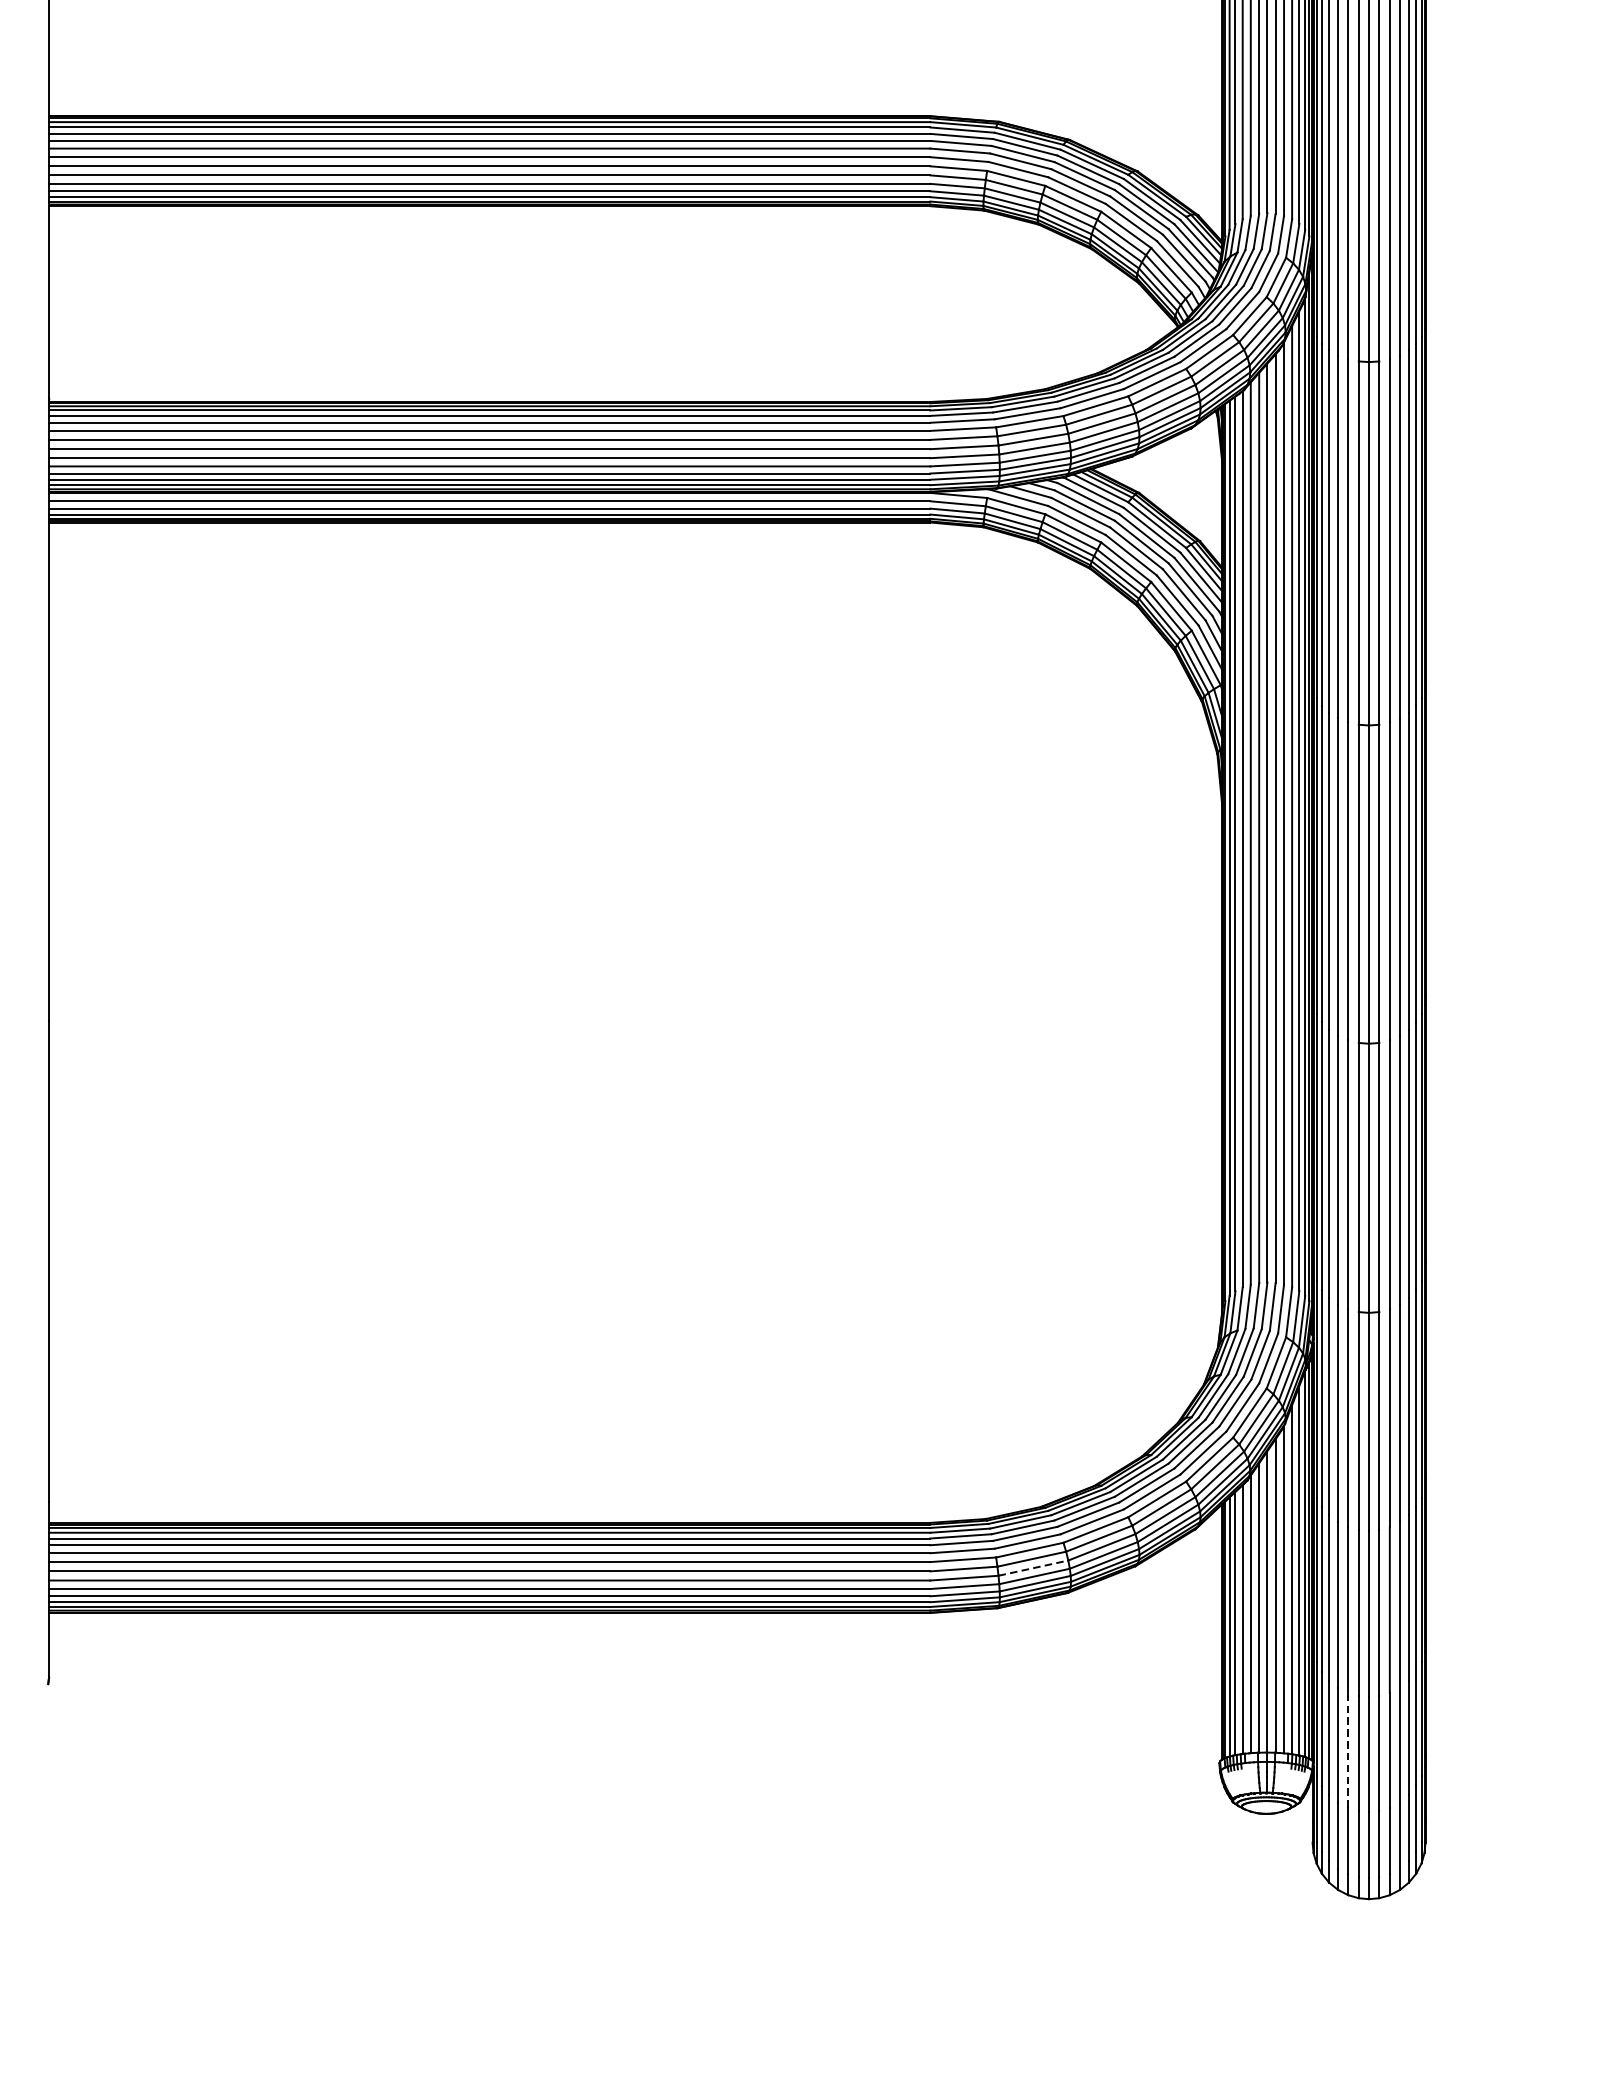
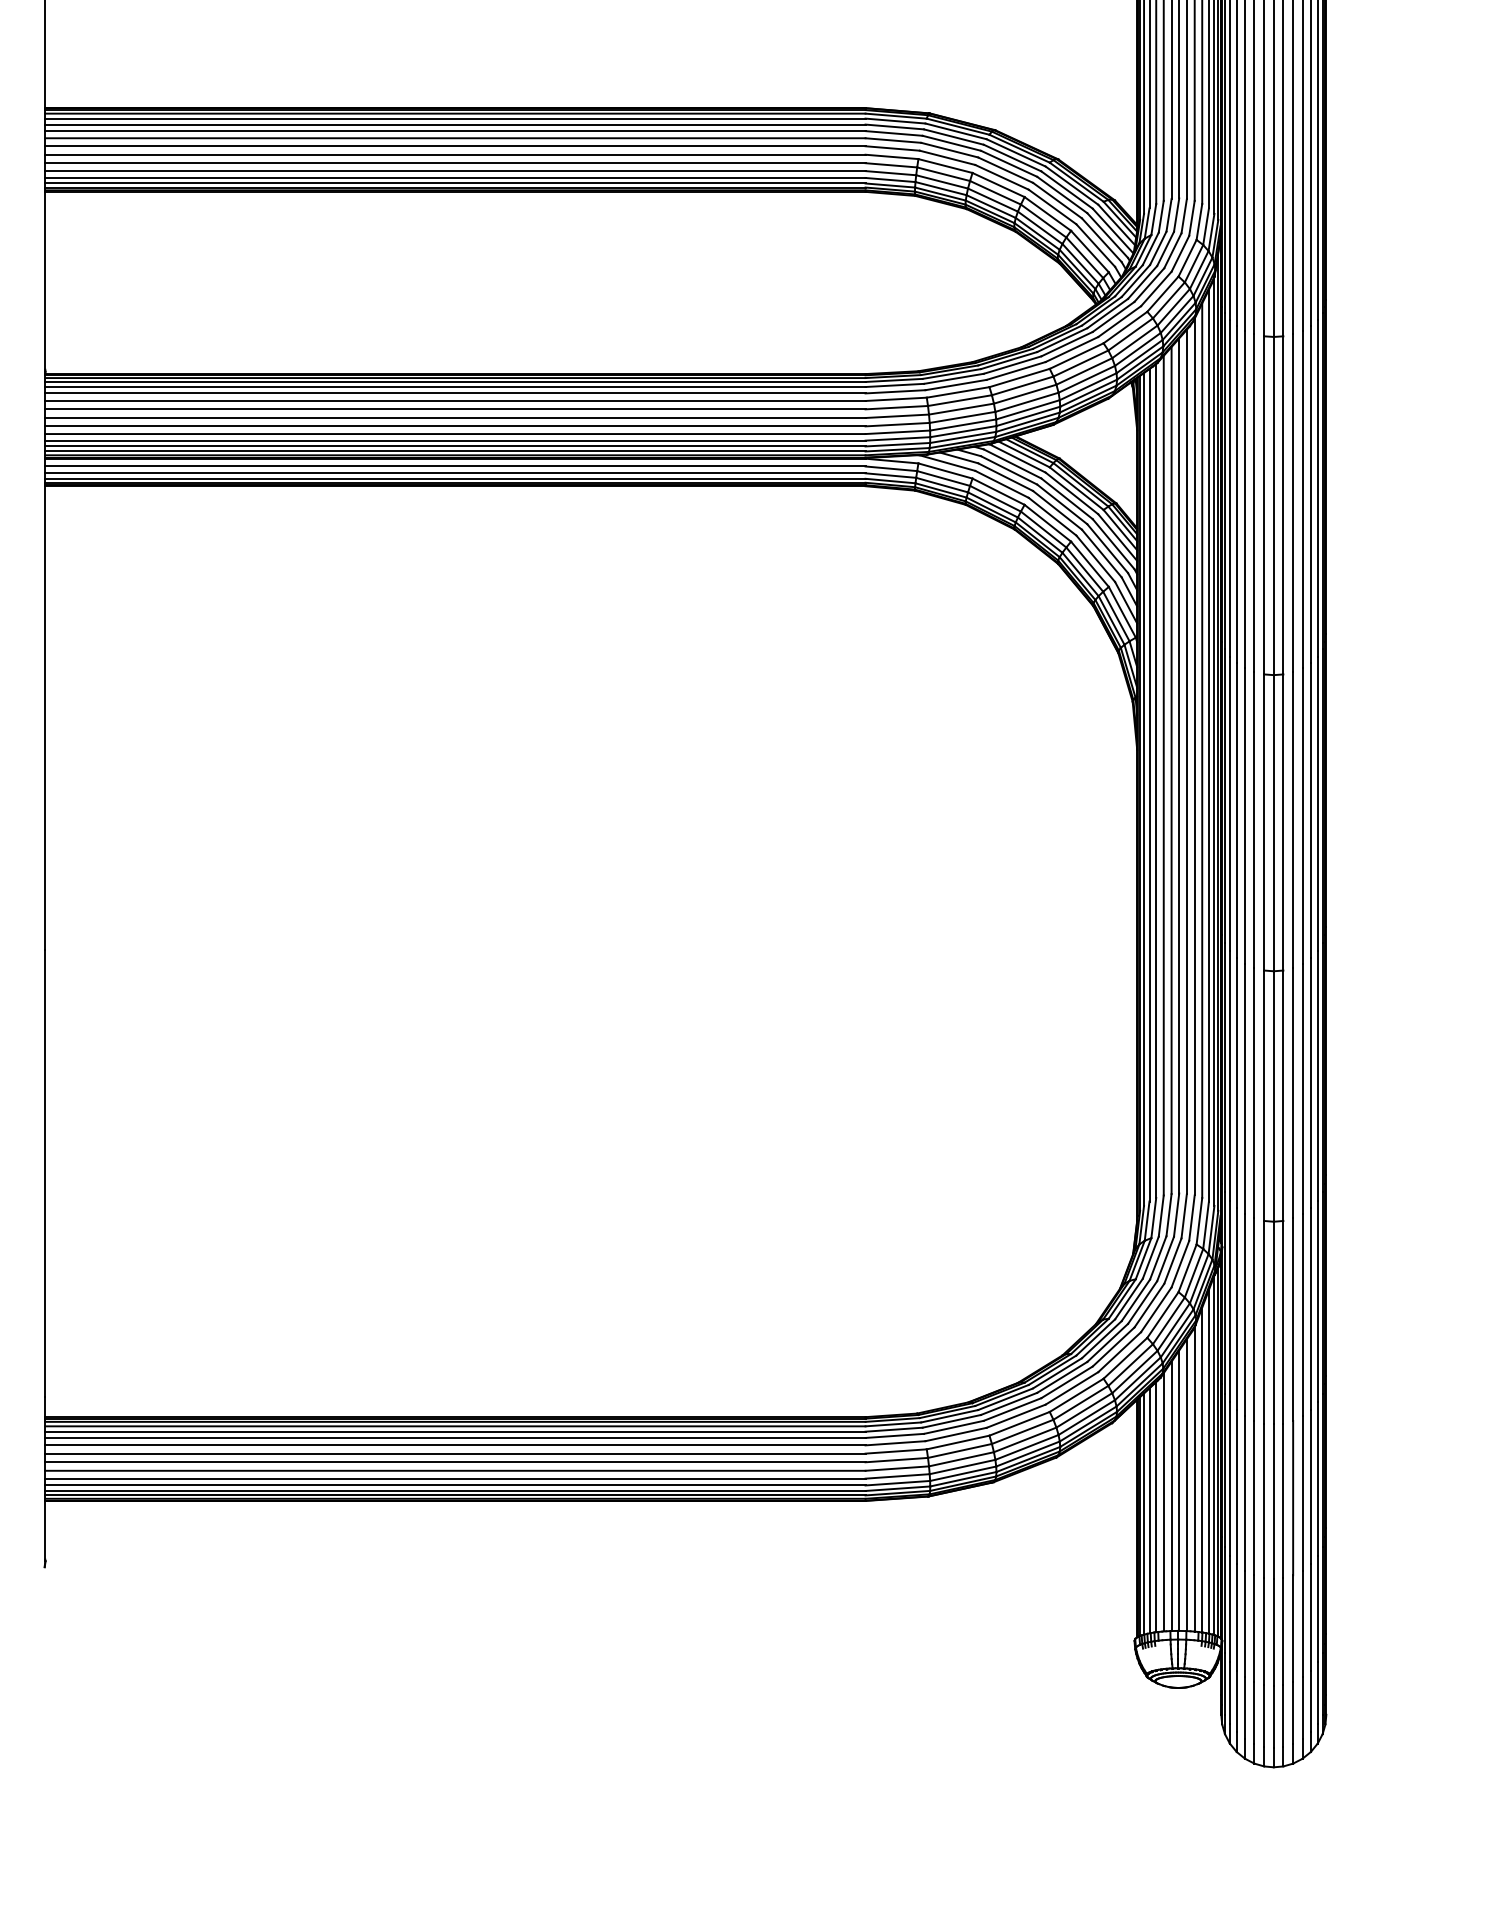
line: (1033, 1568) -> (961, 1459), dashed -> solid
line: (1348, 1749) -> (1254, 1628), dashed -> solid

